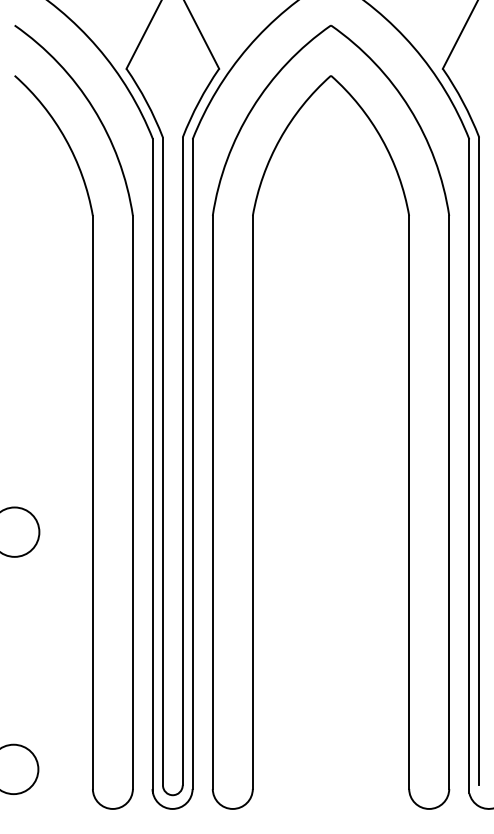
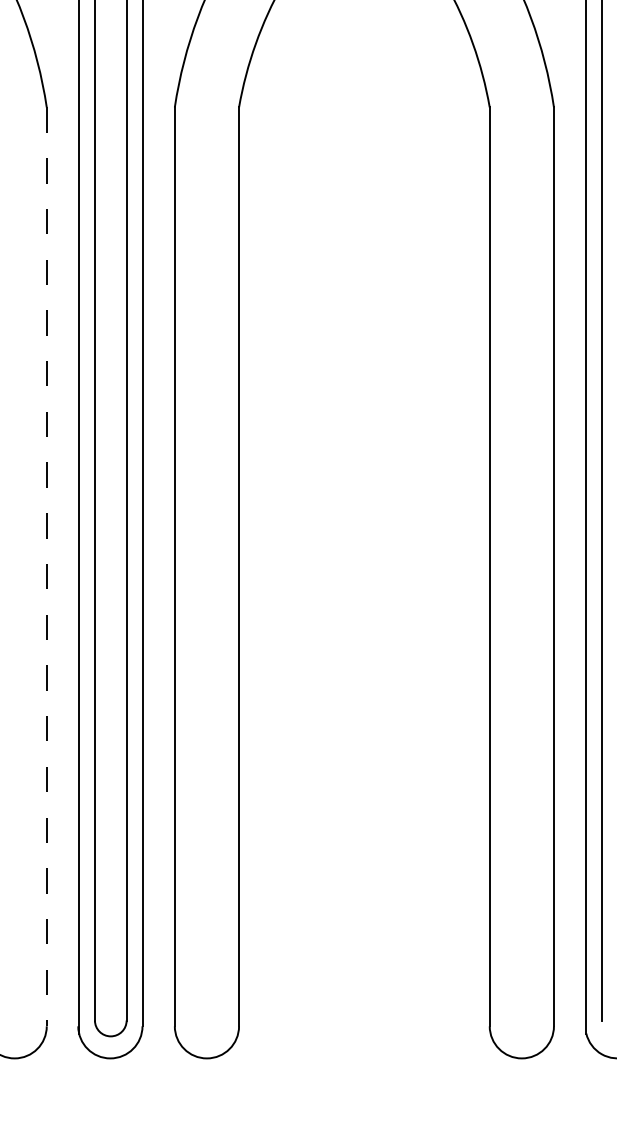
line: (132, 502) -> (46, 567), solid -> dashed

